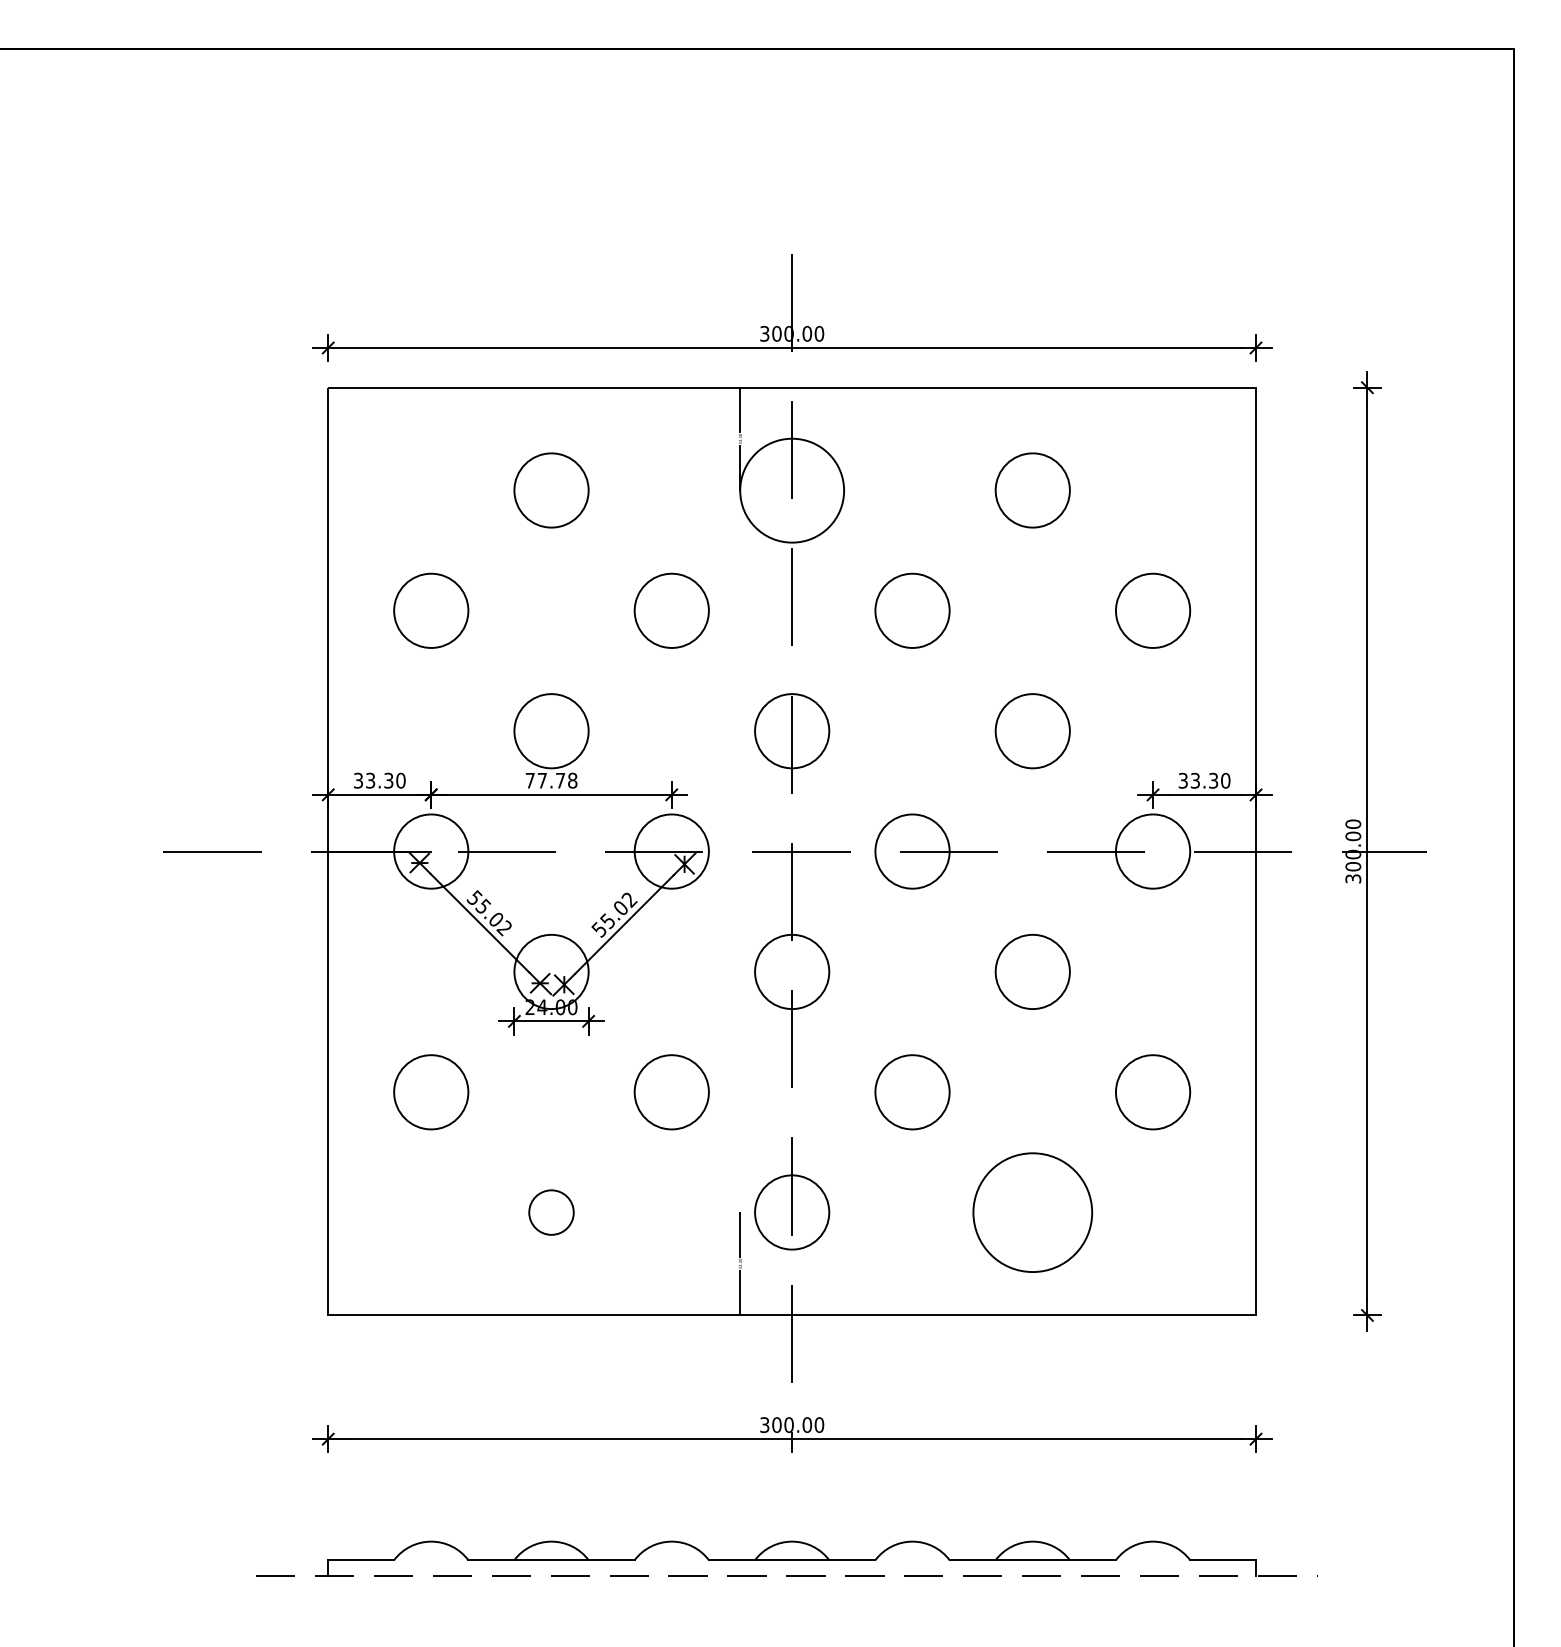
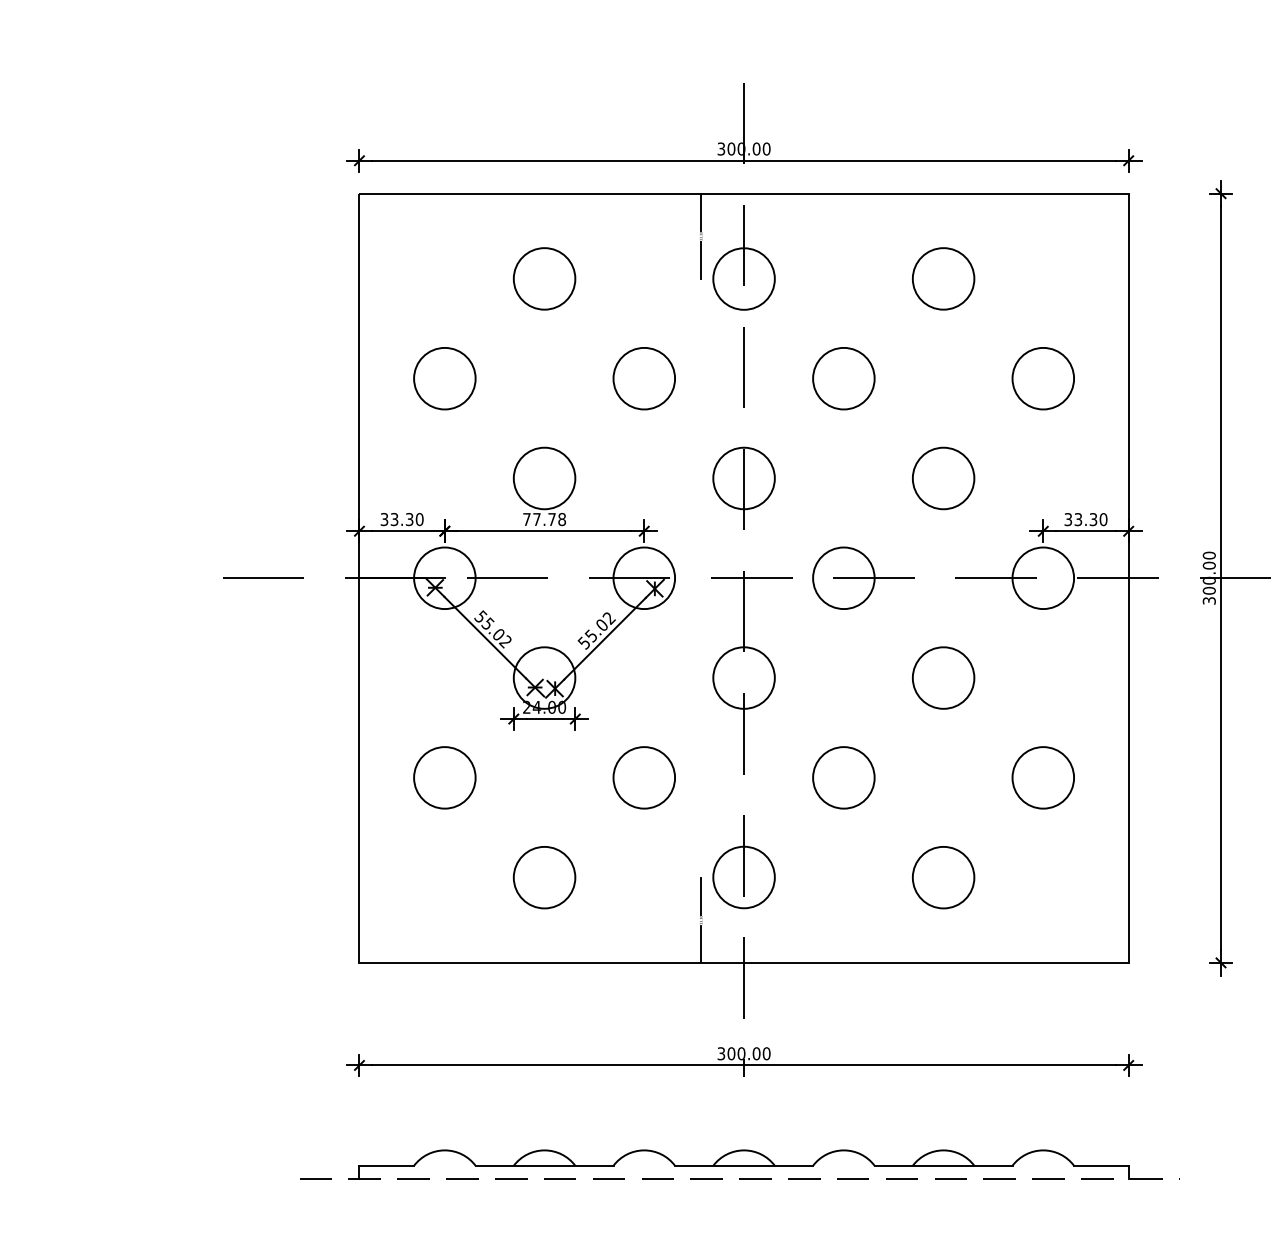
circle: (792, 490) -> (744, 278), size x0.71
circle: (551, 1212) -> (544, 877), size x1.67
circle: (1032, 1212) -> (943, 877), size x0.62

